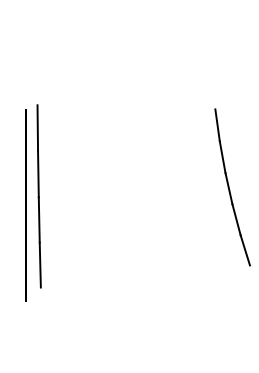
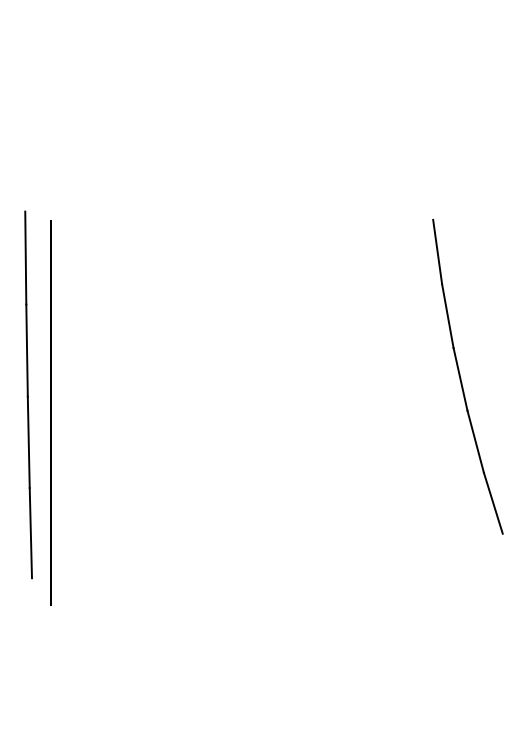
line: (38, 196) -> (27, 395), moved

